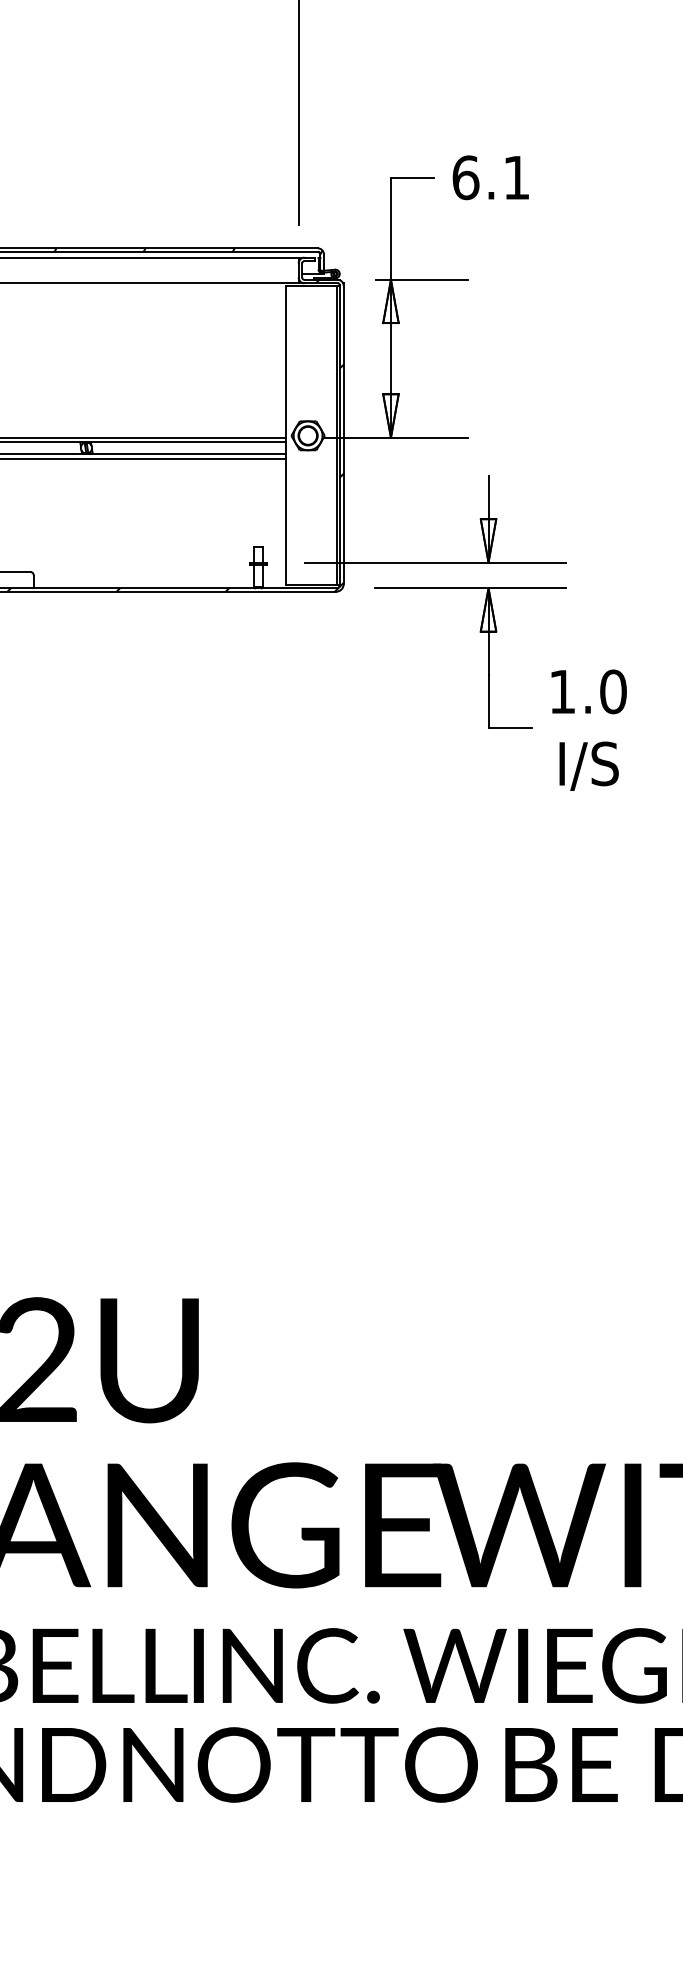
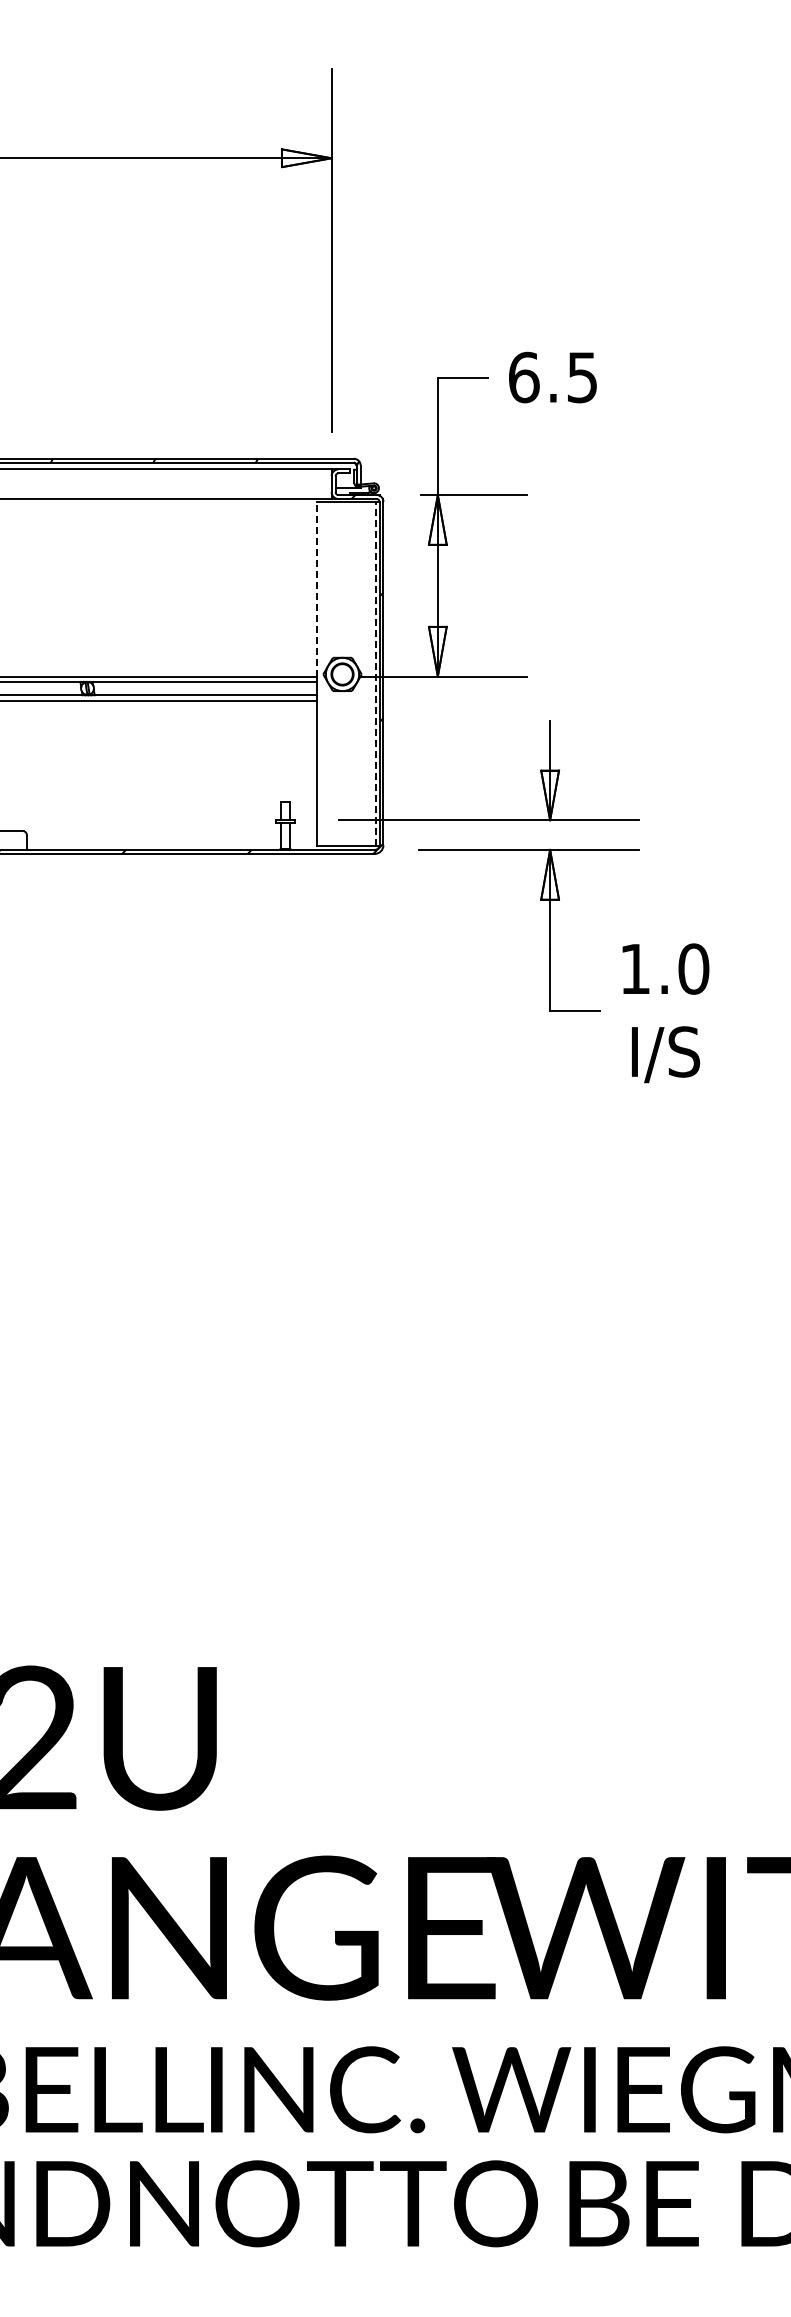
text: (516, 177) -> (582, 377), 6.1 -> 6.5
line: (285, 361) -> (316, 589), solid -> dashed
line: (336, 434) -> (375, 673), solid -> dashed

